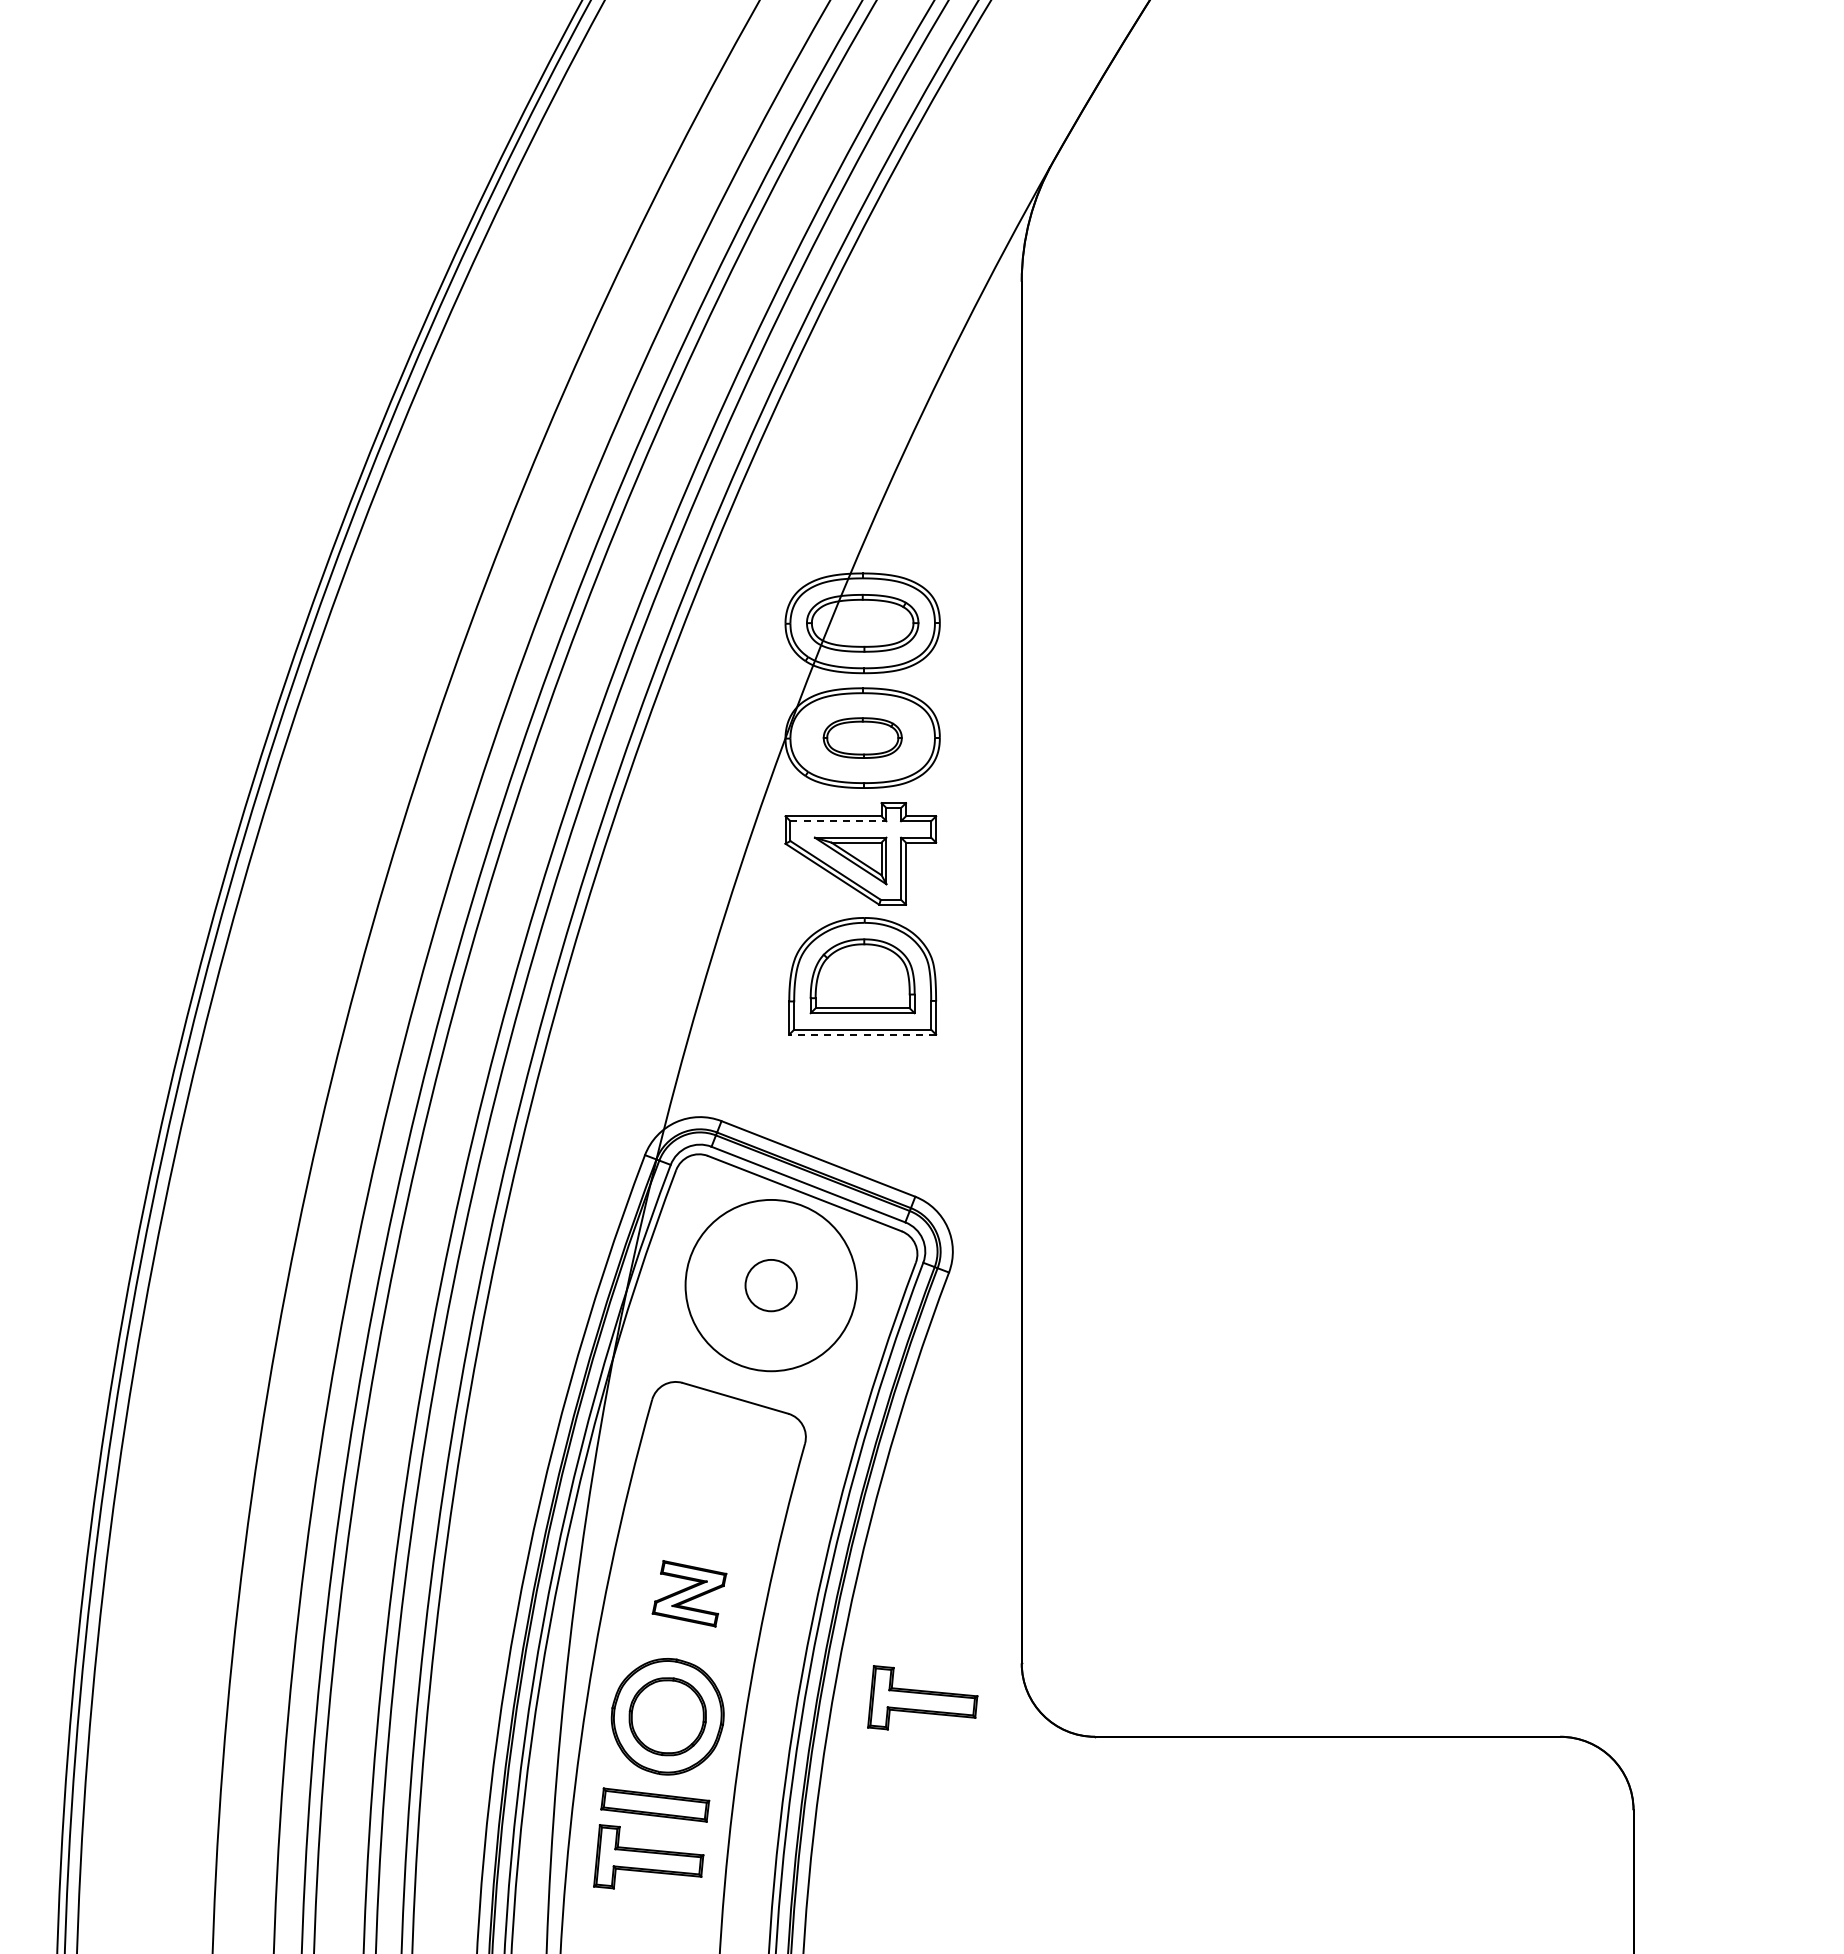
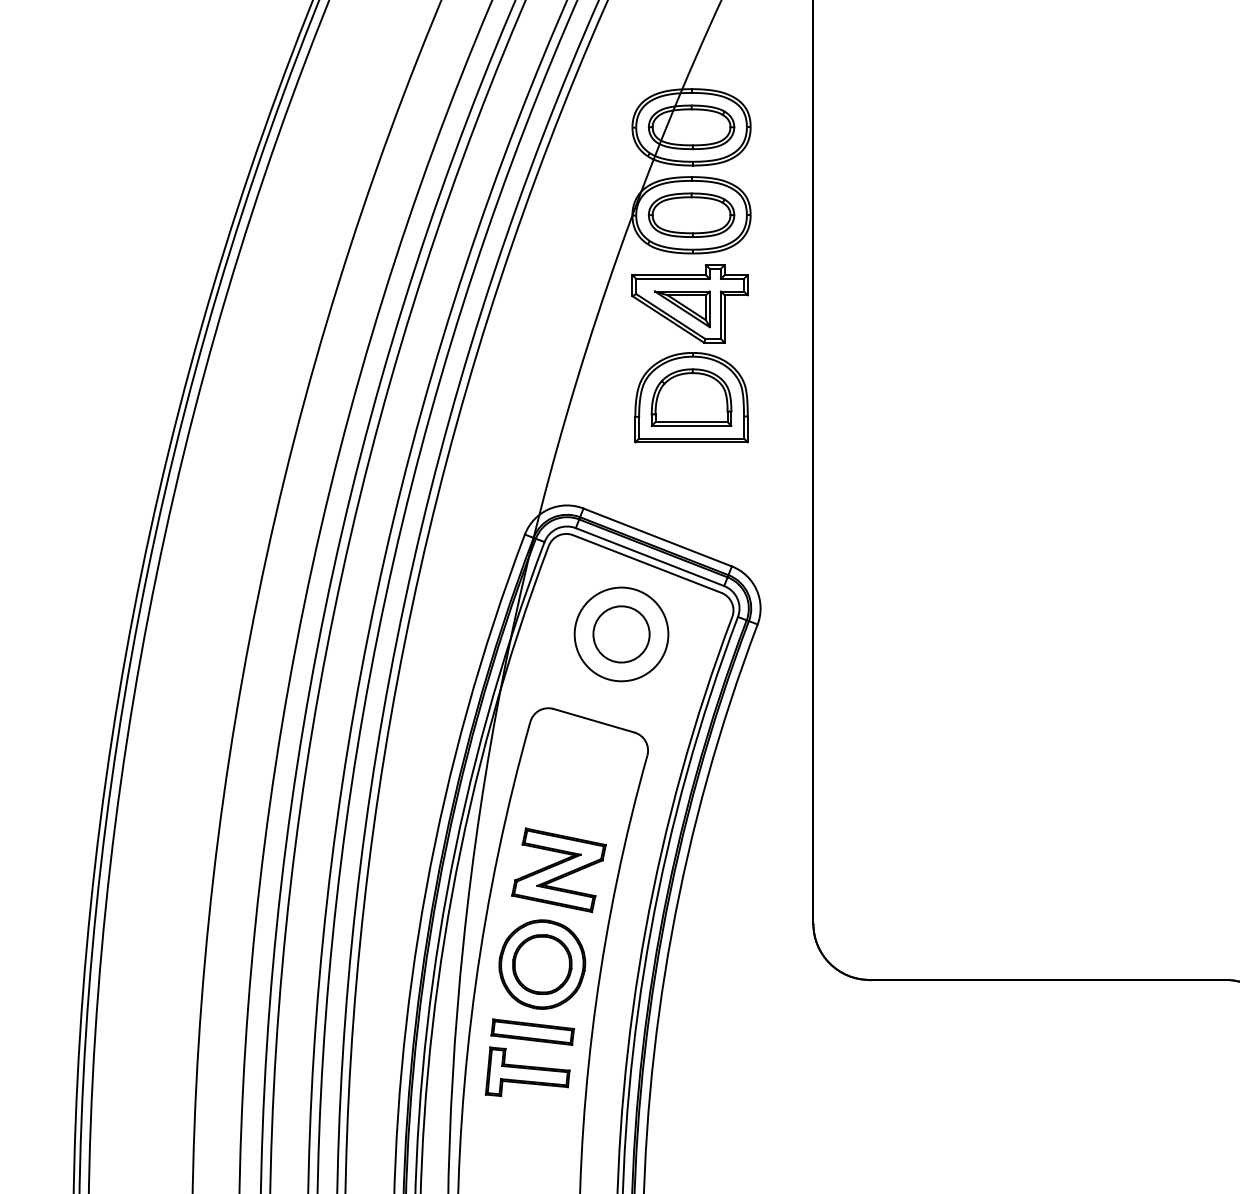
part: (862, 737) -> (691, 214), size x1.43
line: (838, 821) -> (673, 279), dashed -> solid
line: (862, 1034) -> (691, 442), dashed -> solid
circle: (770, 1285) -> (620, 634), size x1.43
circle: (771, 1285) -> (621, 634), size x0.71
part: (689, 1593) -> (558, 870), size x1.67
part: (922, 1697) -> (737, 949), removed

